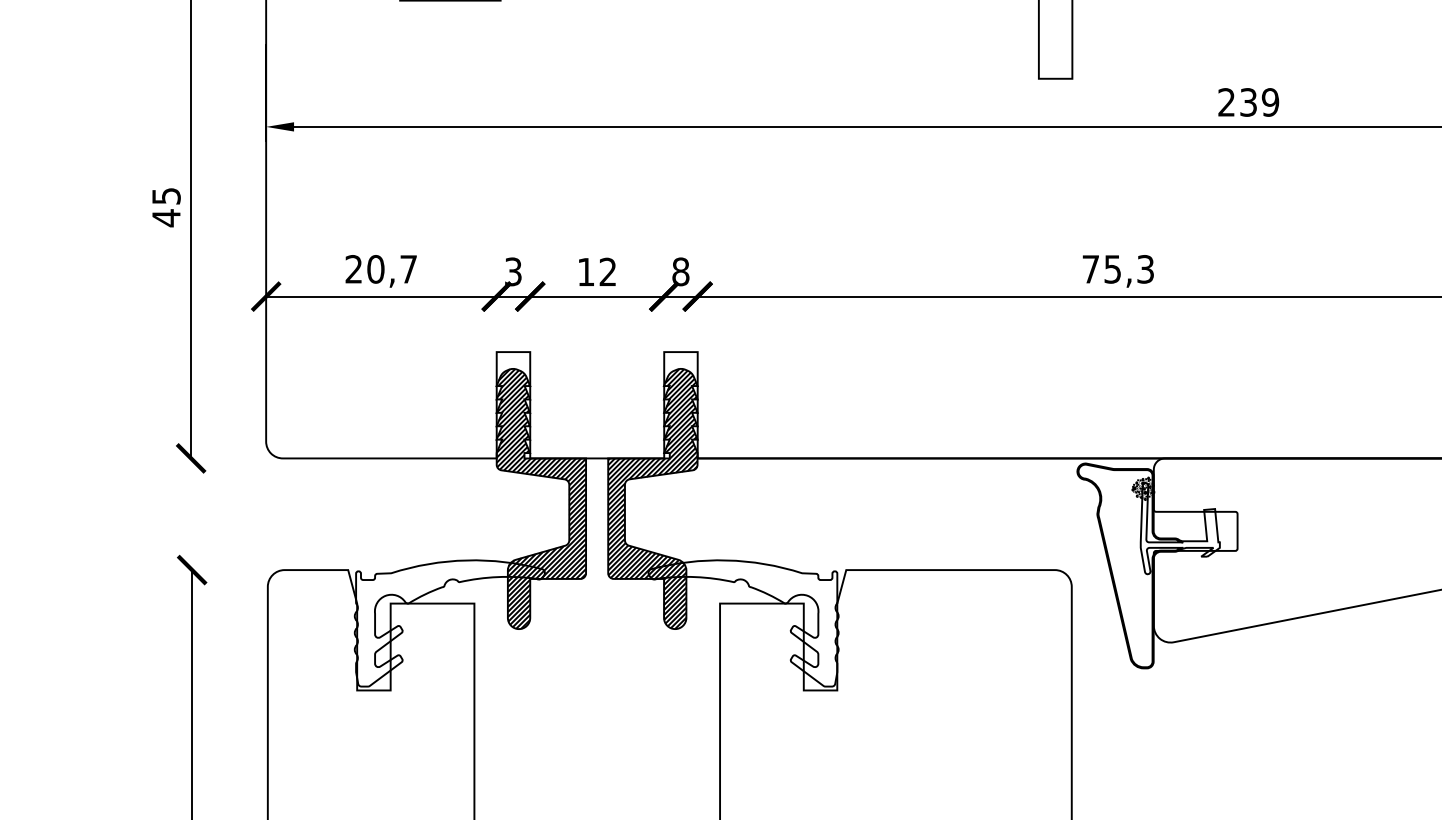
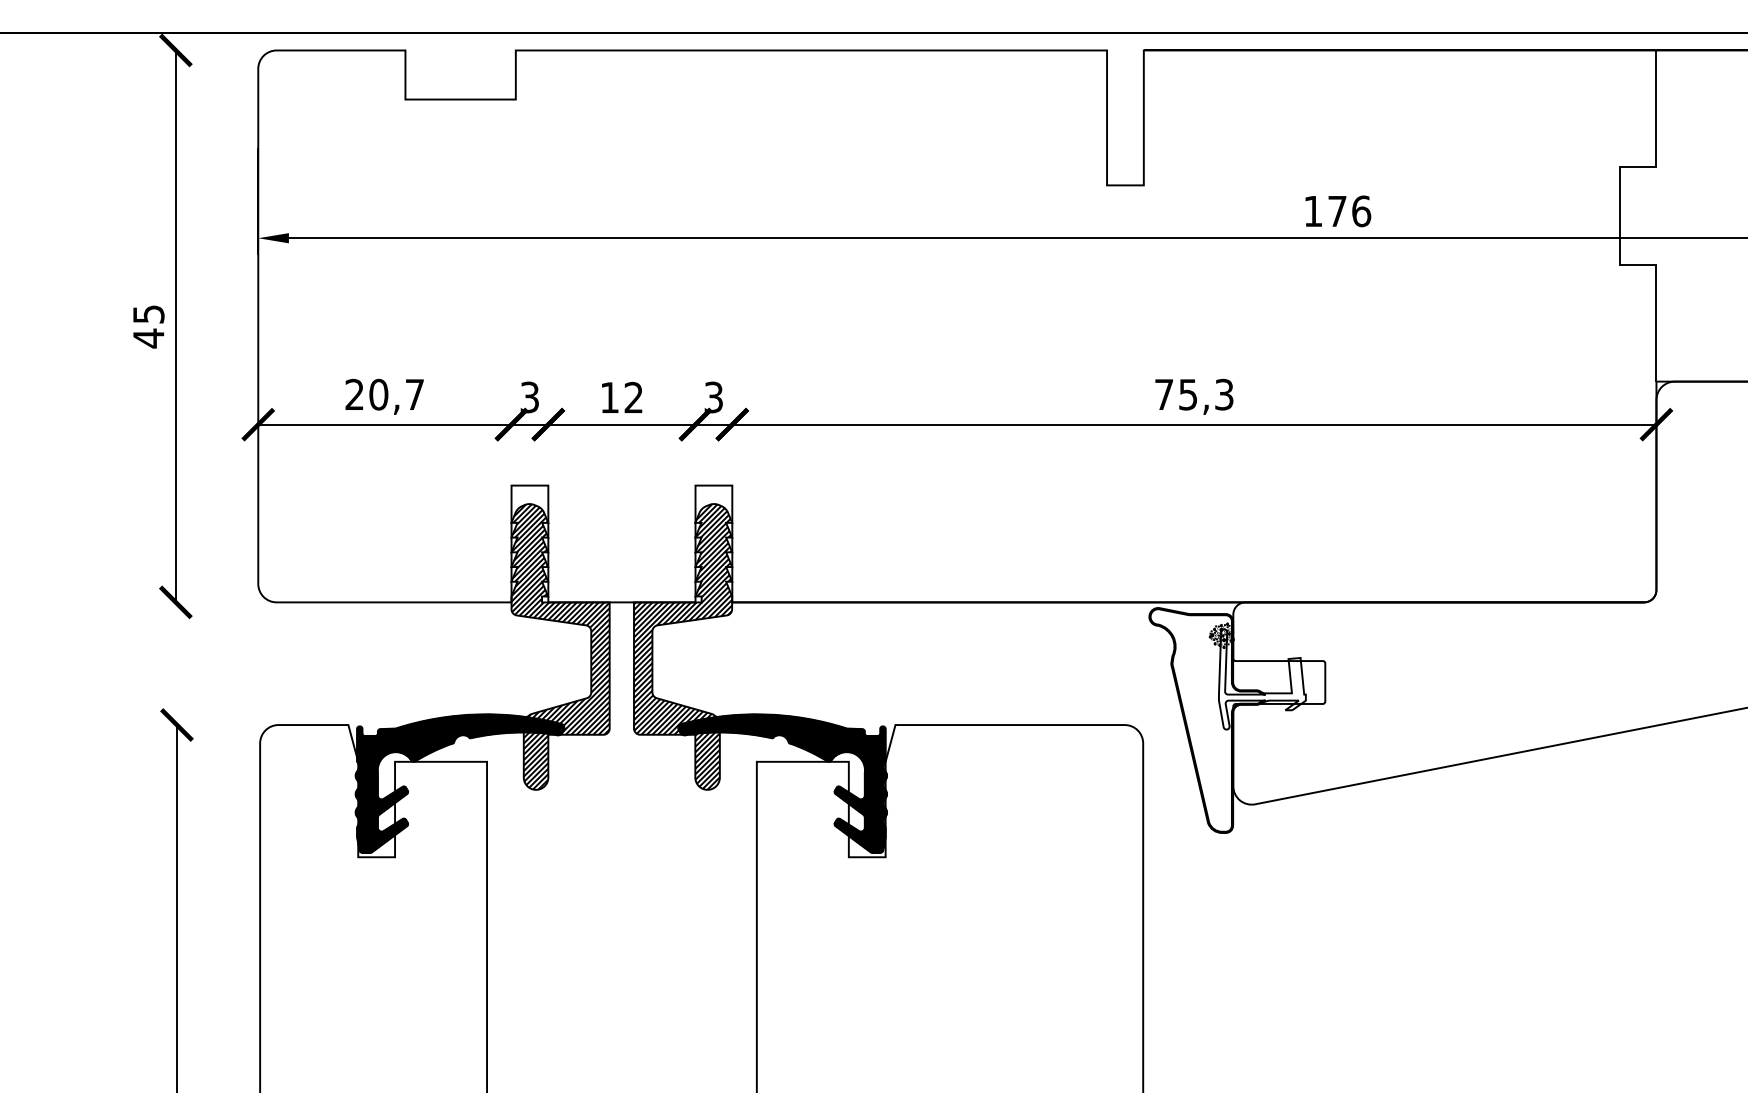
text: (1248, 102) -> (1337, 211), 239 -> 176
text: (680, 271) -> (713, 397), 8 -> 3
hatch: (449, 623) -> (459, 783), added
hatch: (743, 623) -> (782, 783), added

